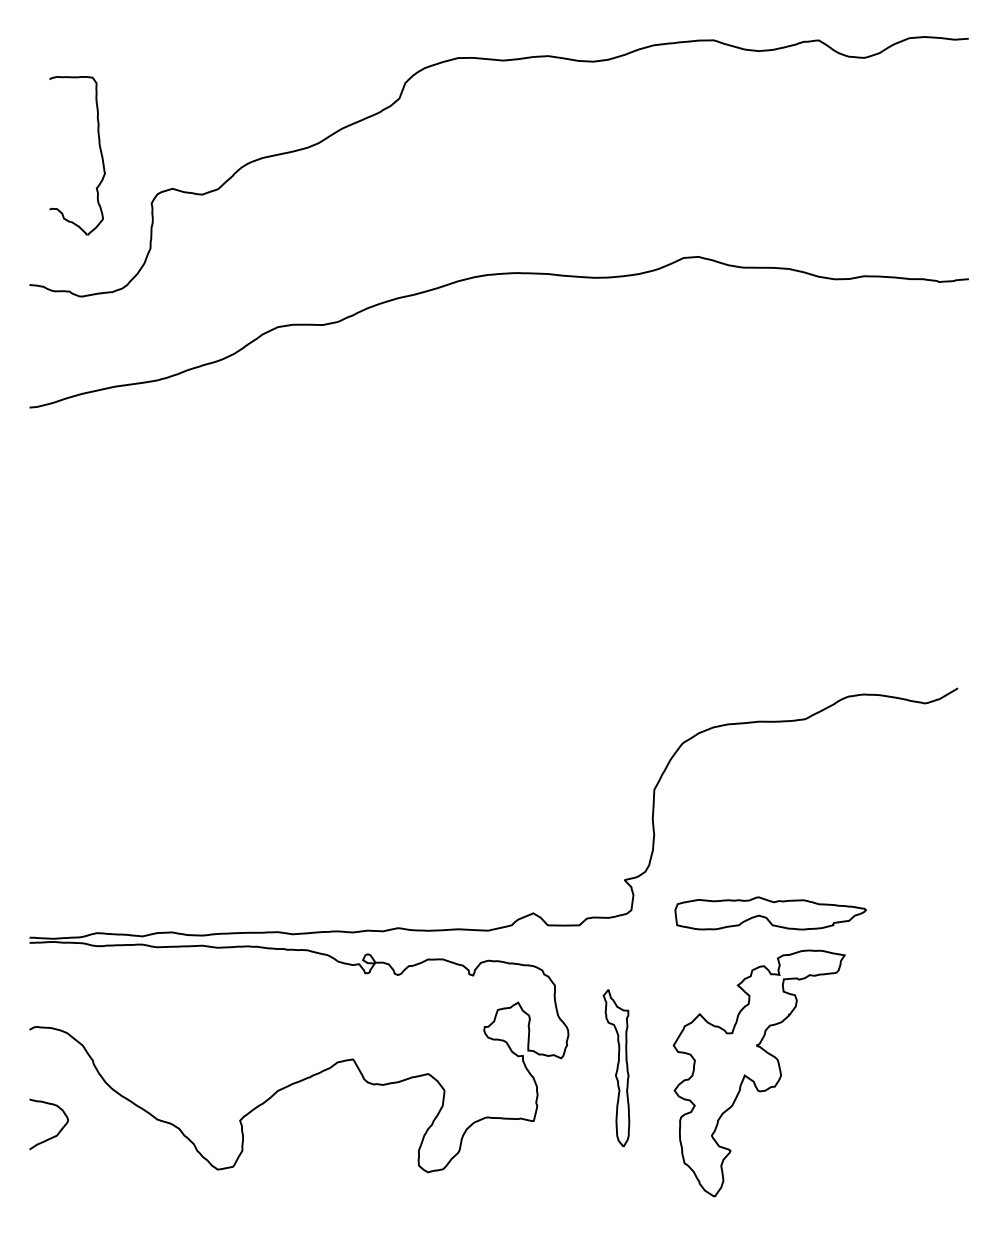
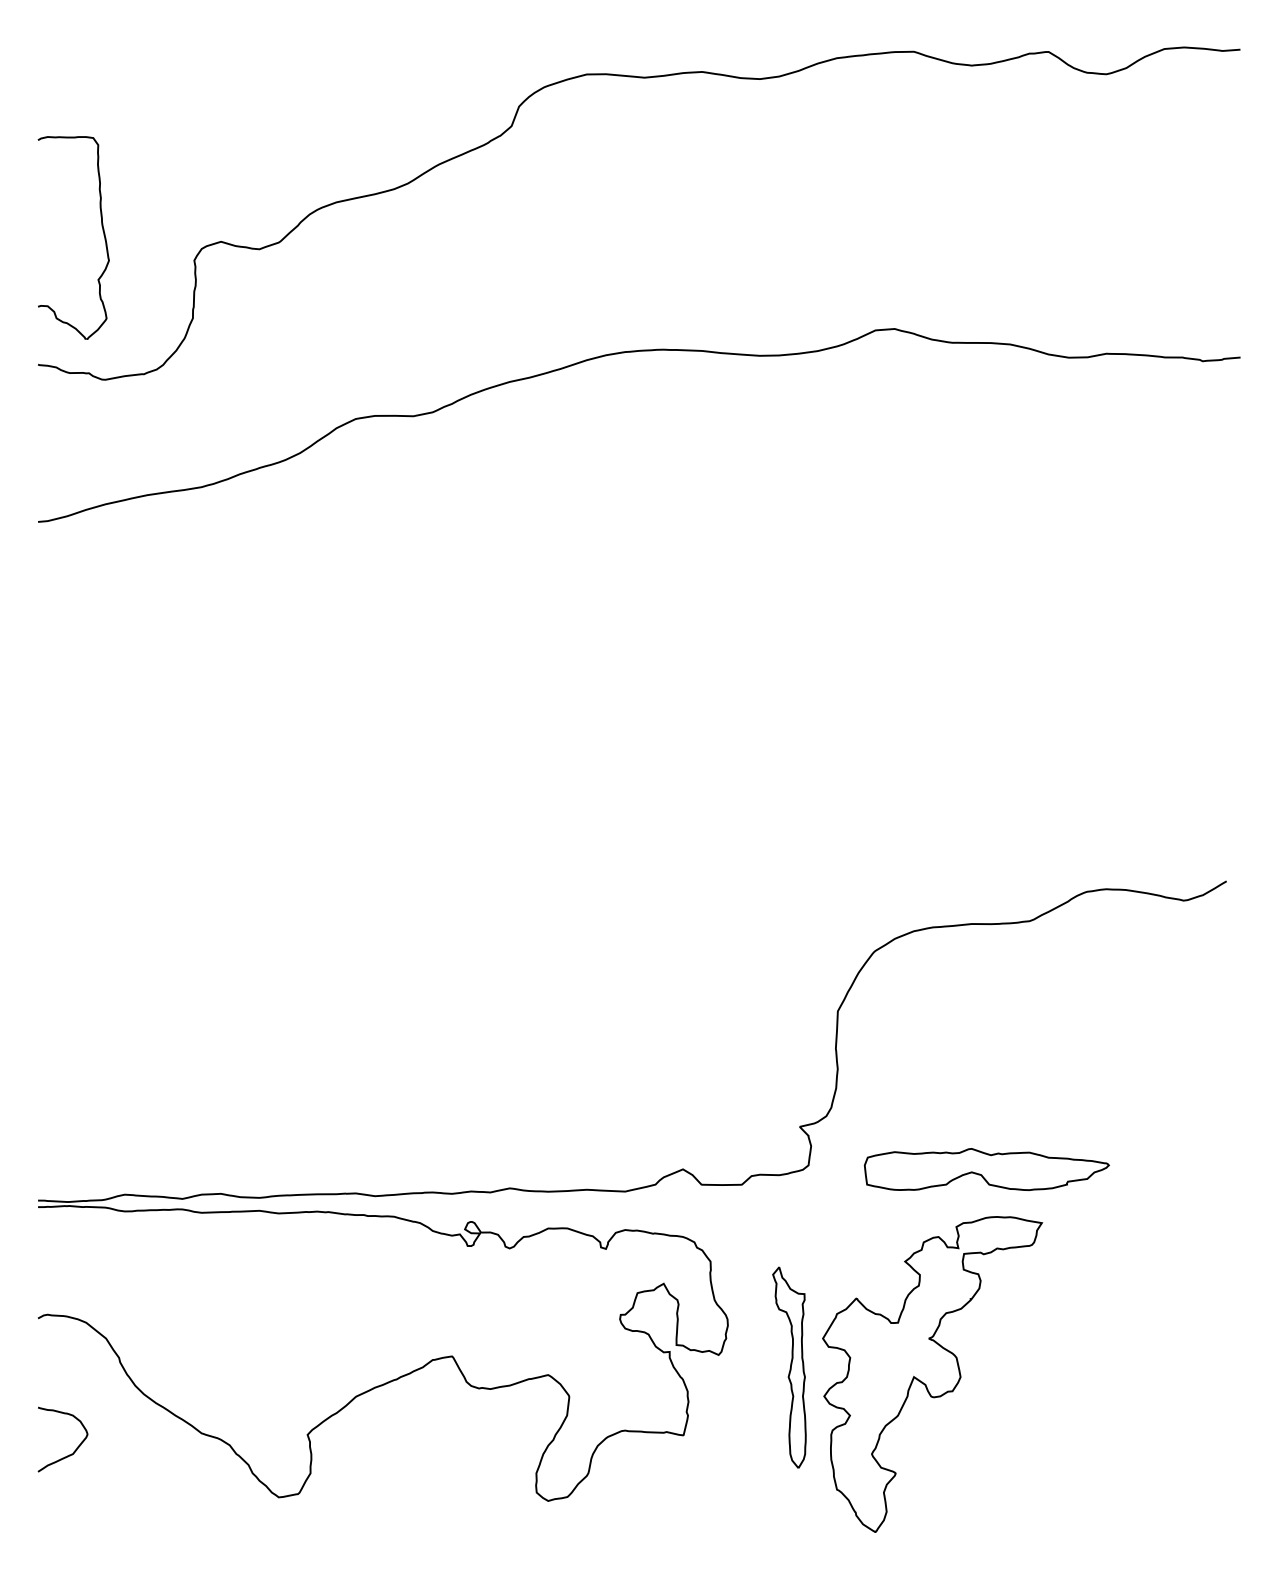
part: (99, 149) -> (101, 229), moved
part: (758, 1073) -> (931, 1374), moved

